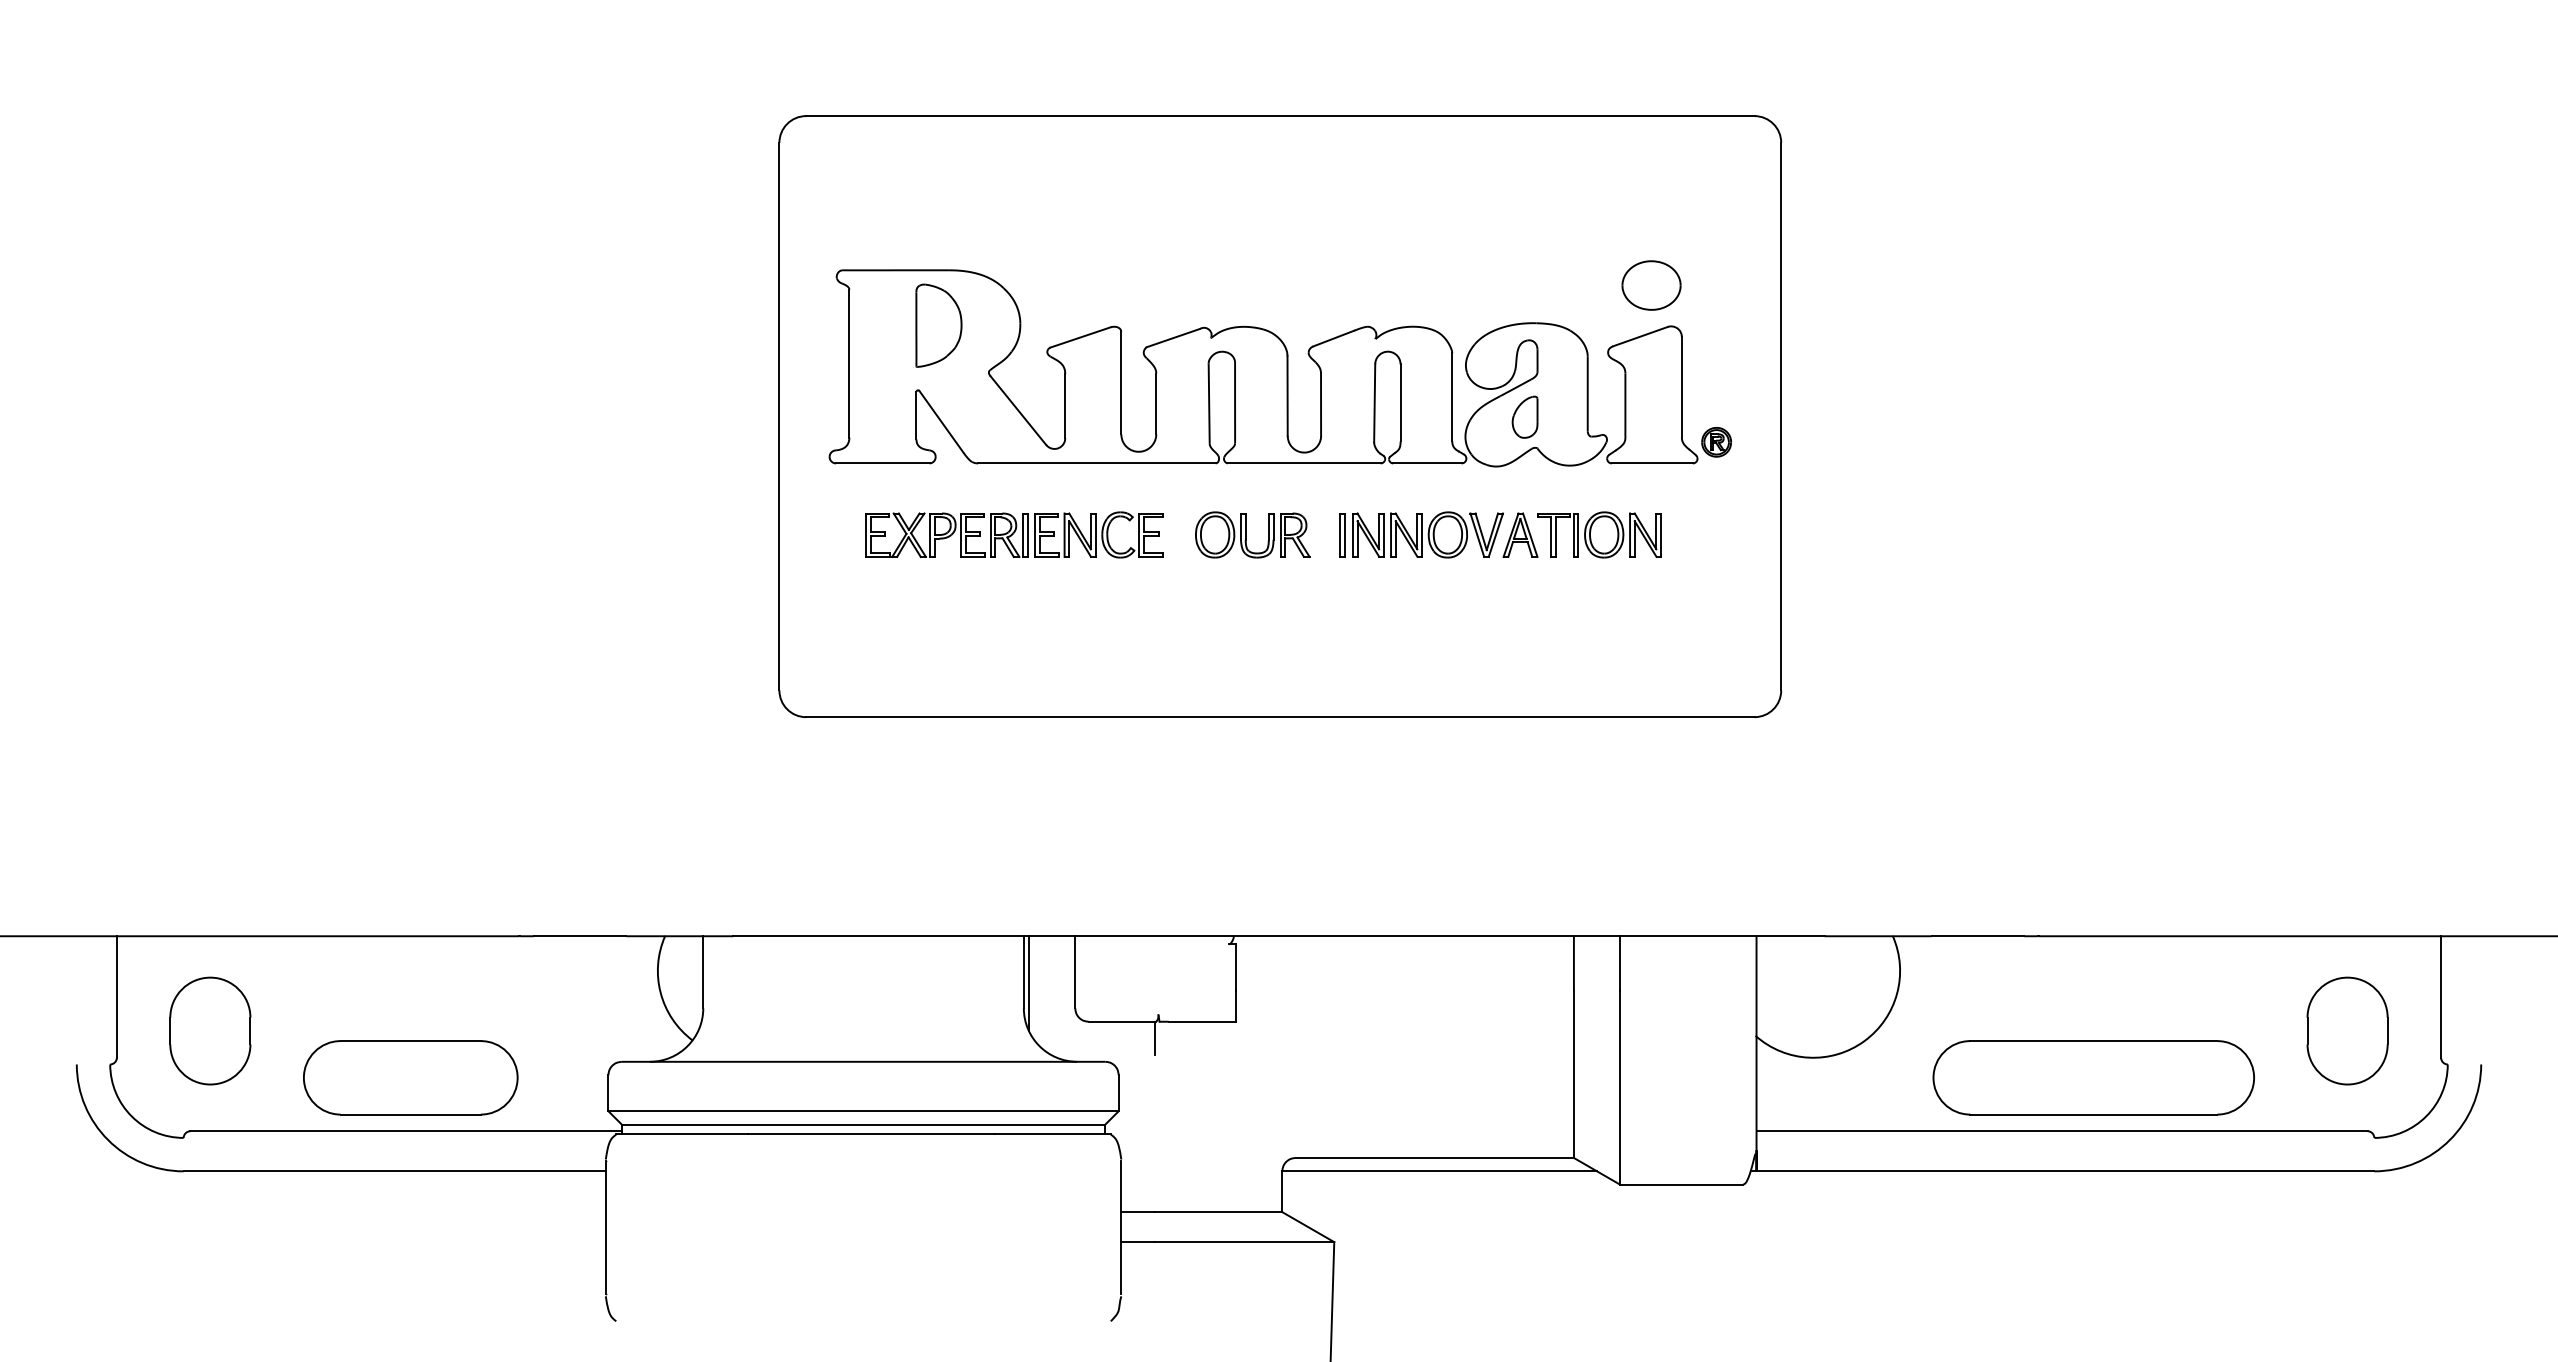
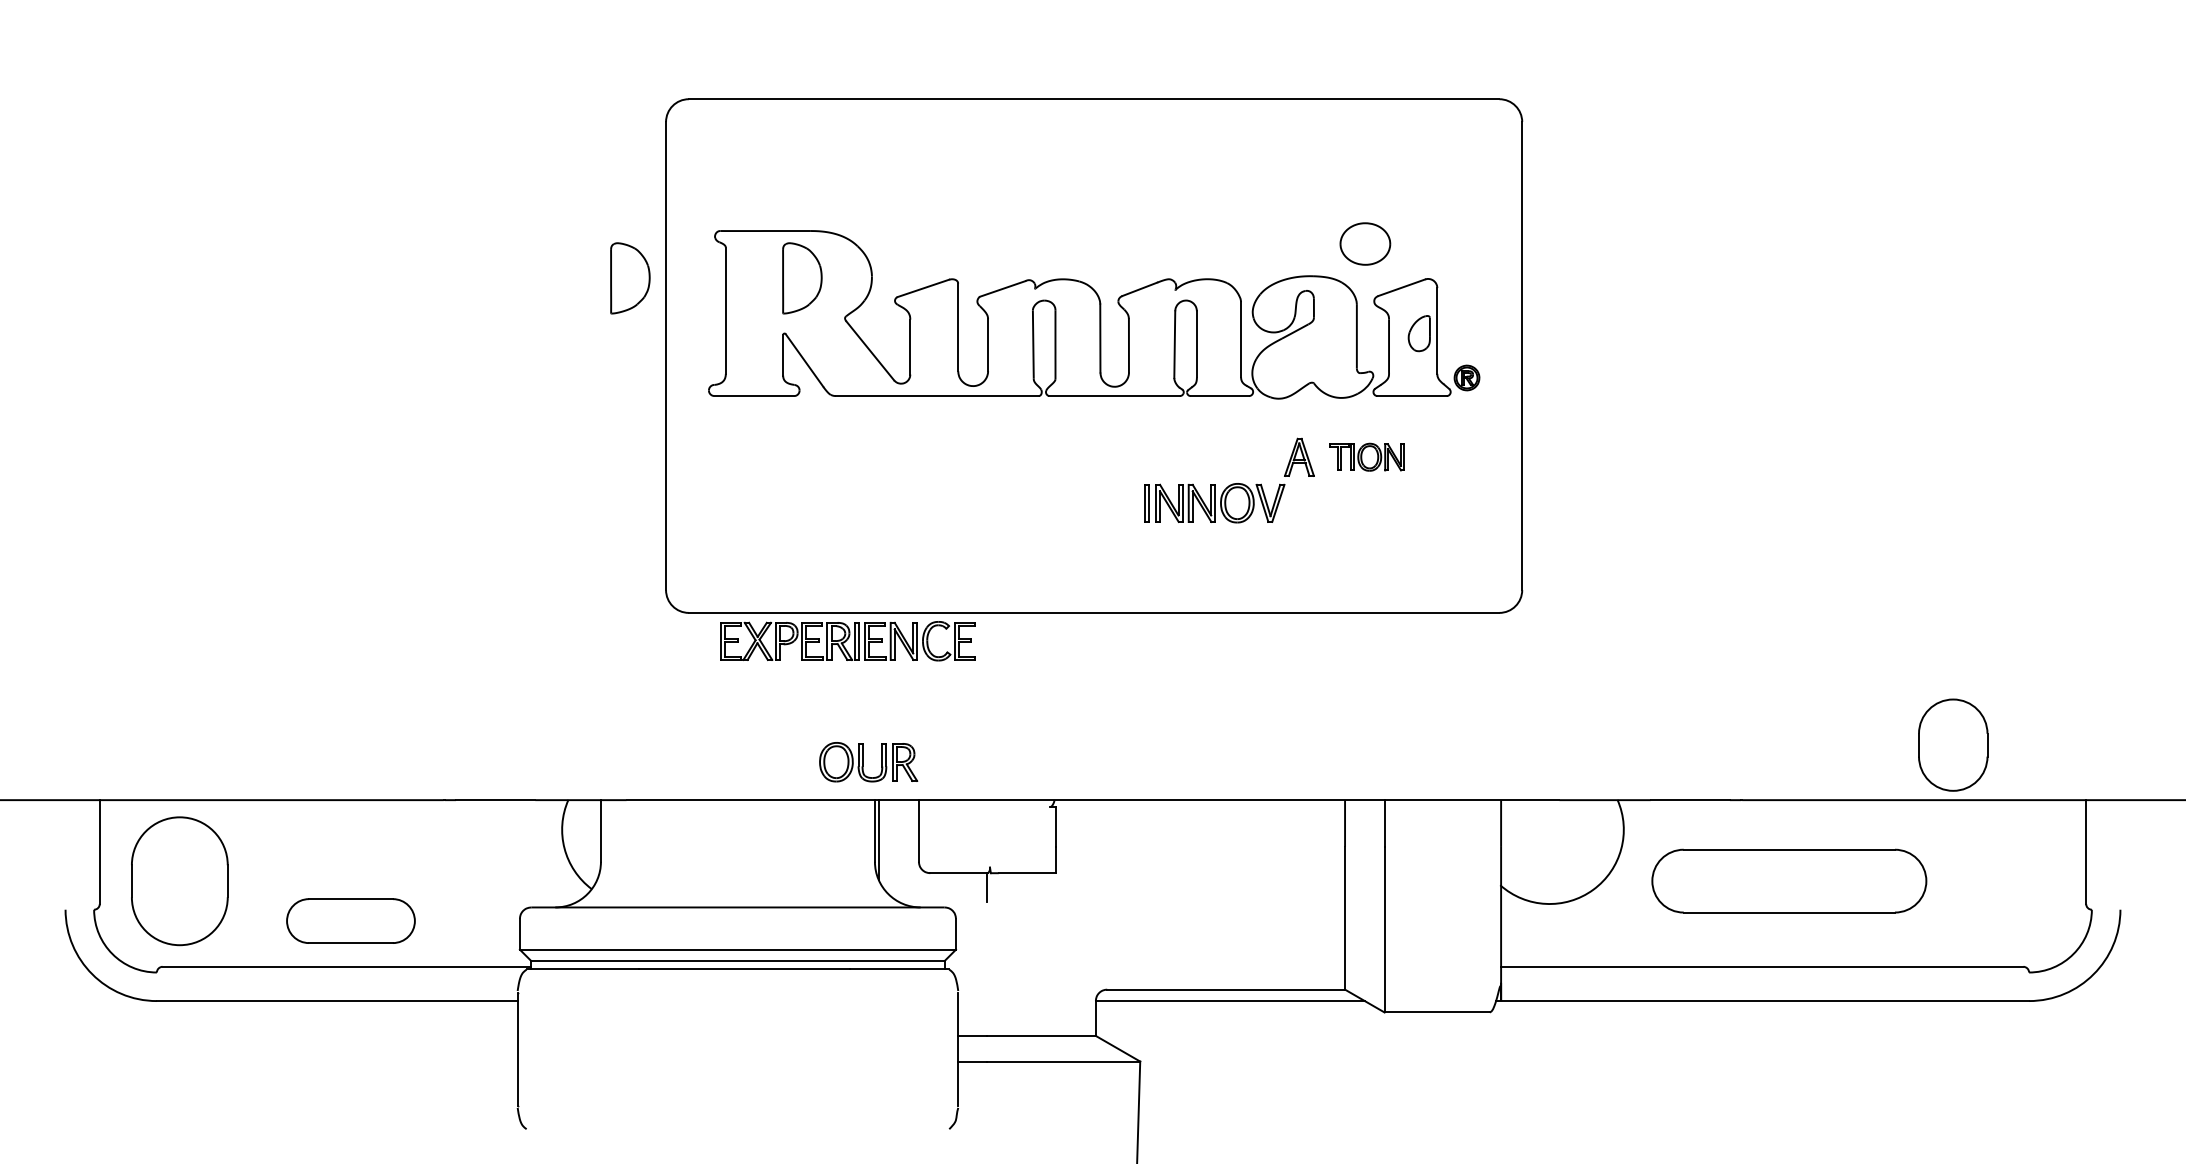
part: (1651, 284) -> (1365, 243), moved
part: (737, 325) -> (630, 278), added
part: (1524, 417) -> (1418, 333), moved
part: (1013, 535) -> (847, 641), moved
part: (1252, 535) -> (868, 762), moved
part: (1421, 535) -> (1214, 503), moved
part: (1599, 535) -> (1366, 457), size x0.7
part: (210, 1030) -> (179, 880), size x1.4
part: (2347, 1030) -> (1953, 744), moved
part: (410, 1077) -> (350, 920), size x0.7
part: (2093, 1077) -> (1789, 880), moved

